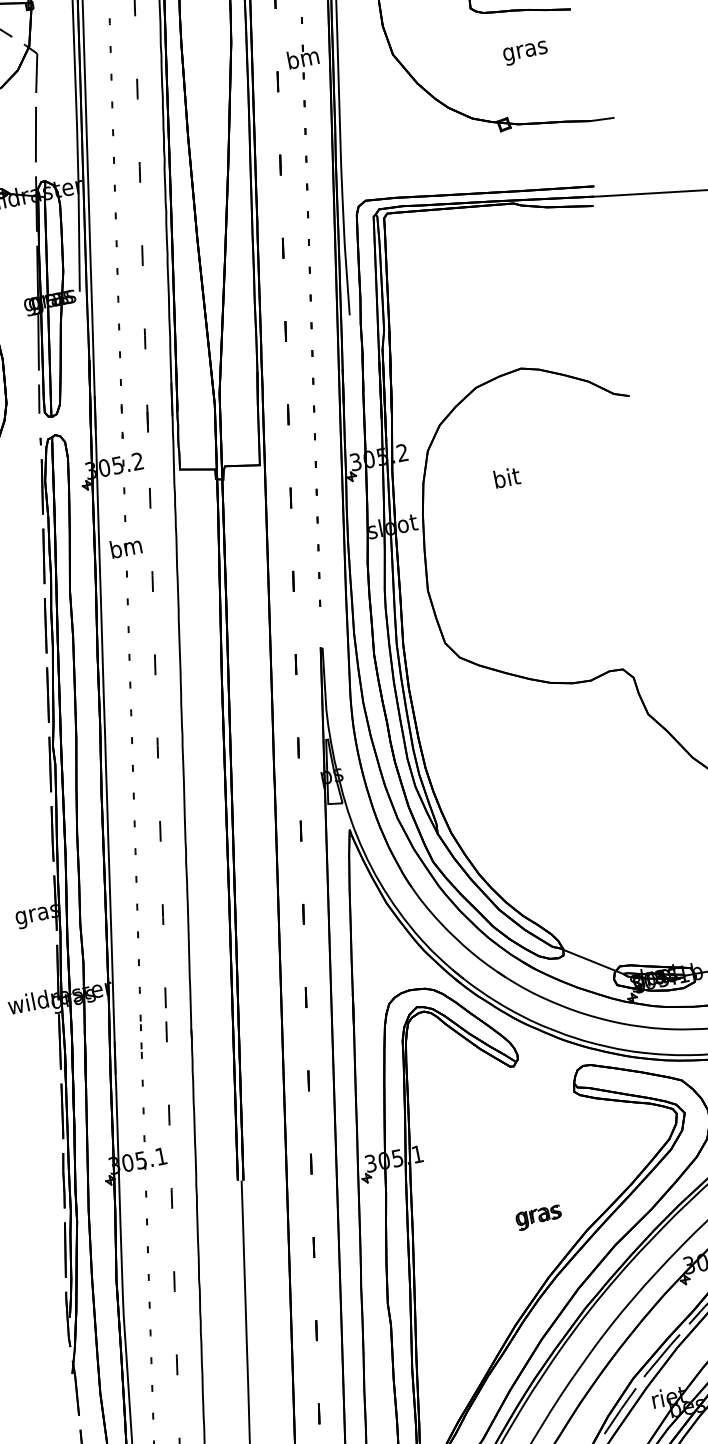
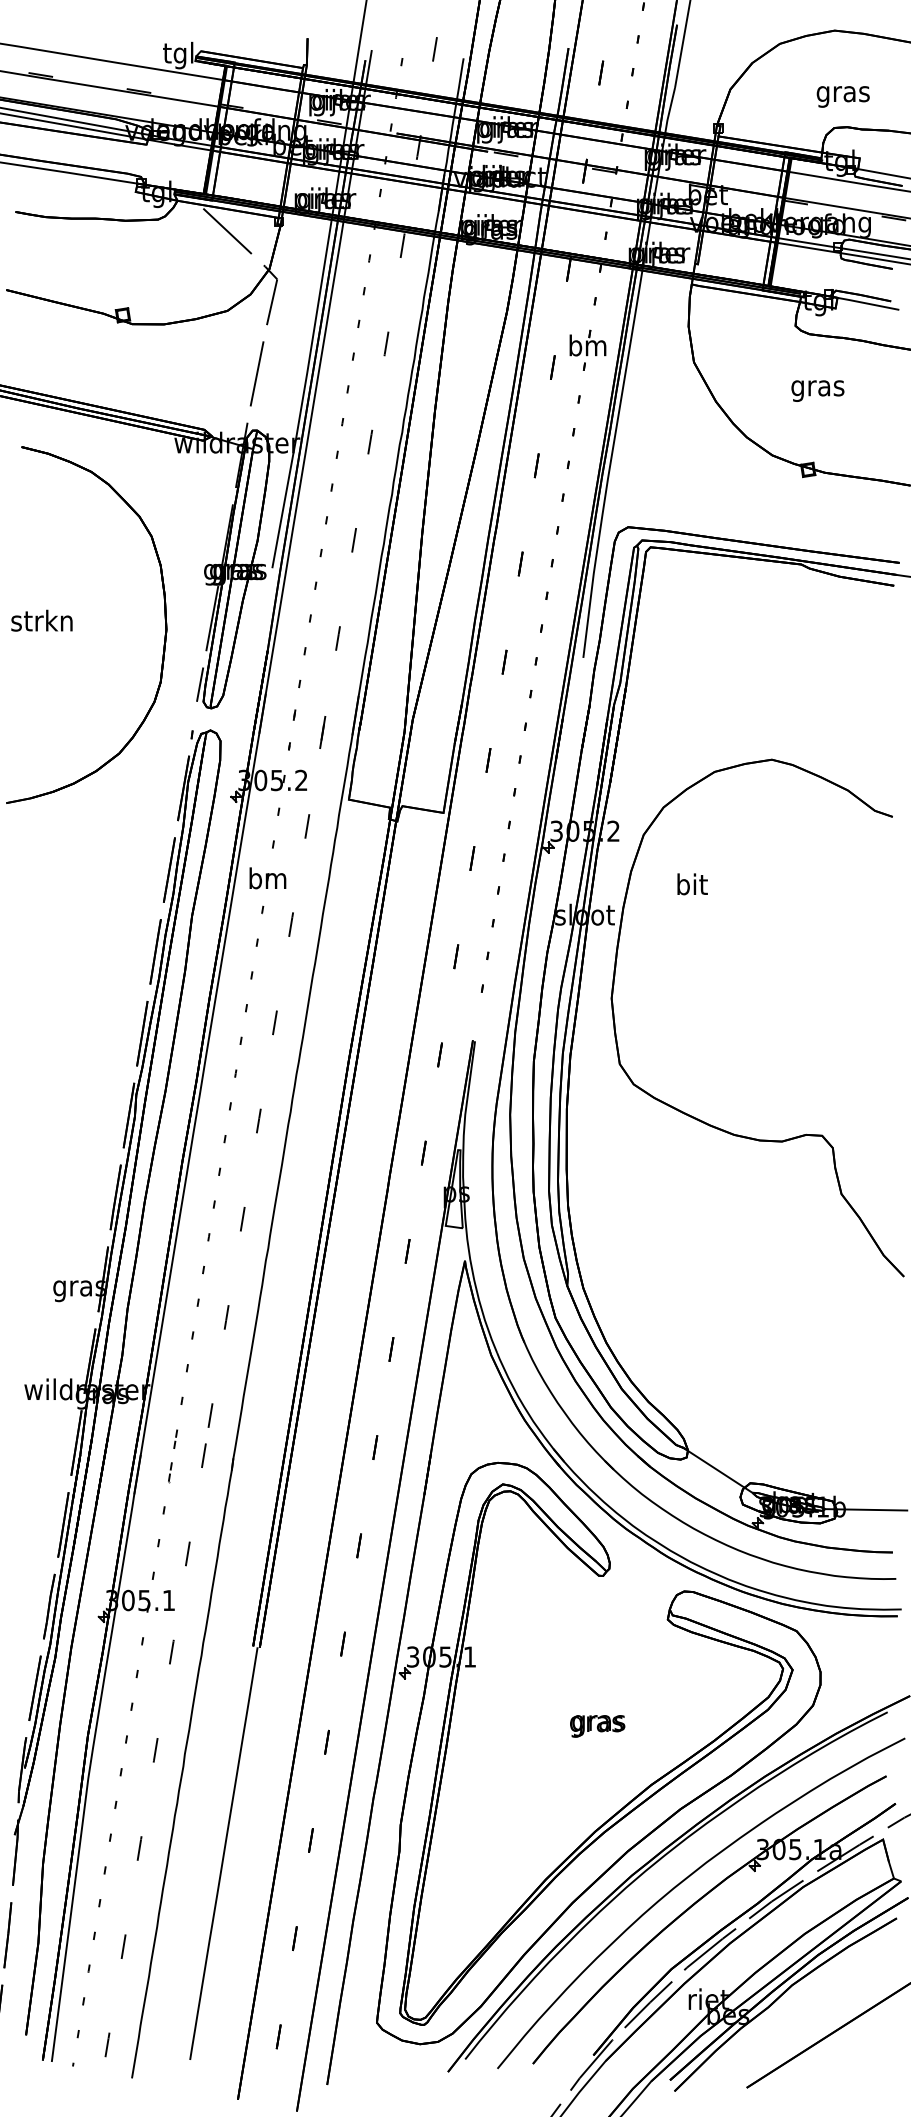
text: (525, 52) -> (817, 390), moved
text: (507, 477) -> (692, 884), moved
text: (538, 1217) -> (597, 1726), moved

